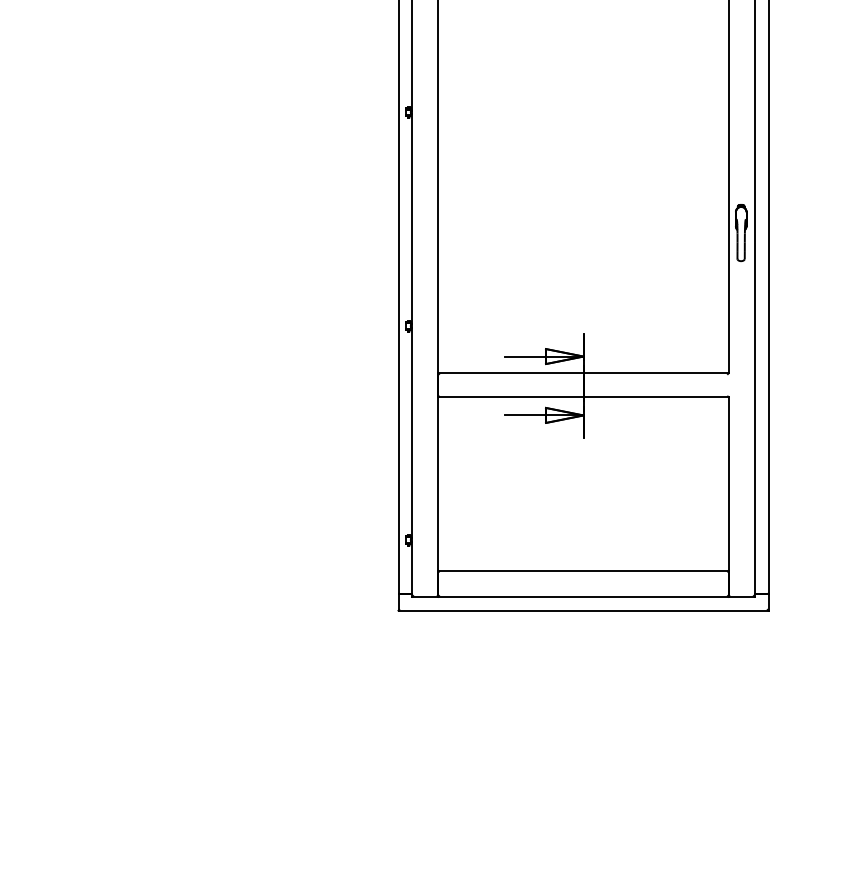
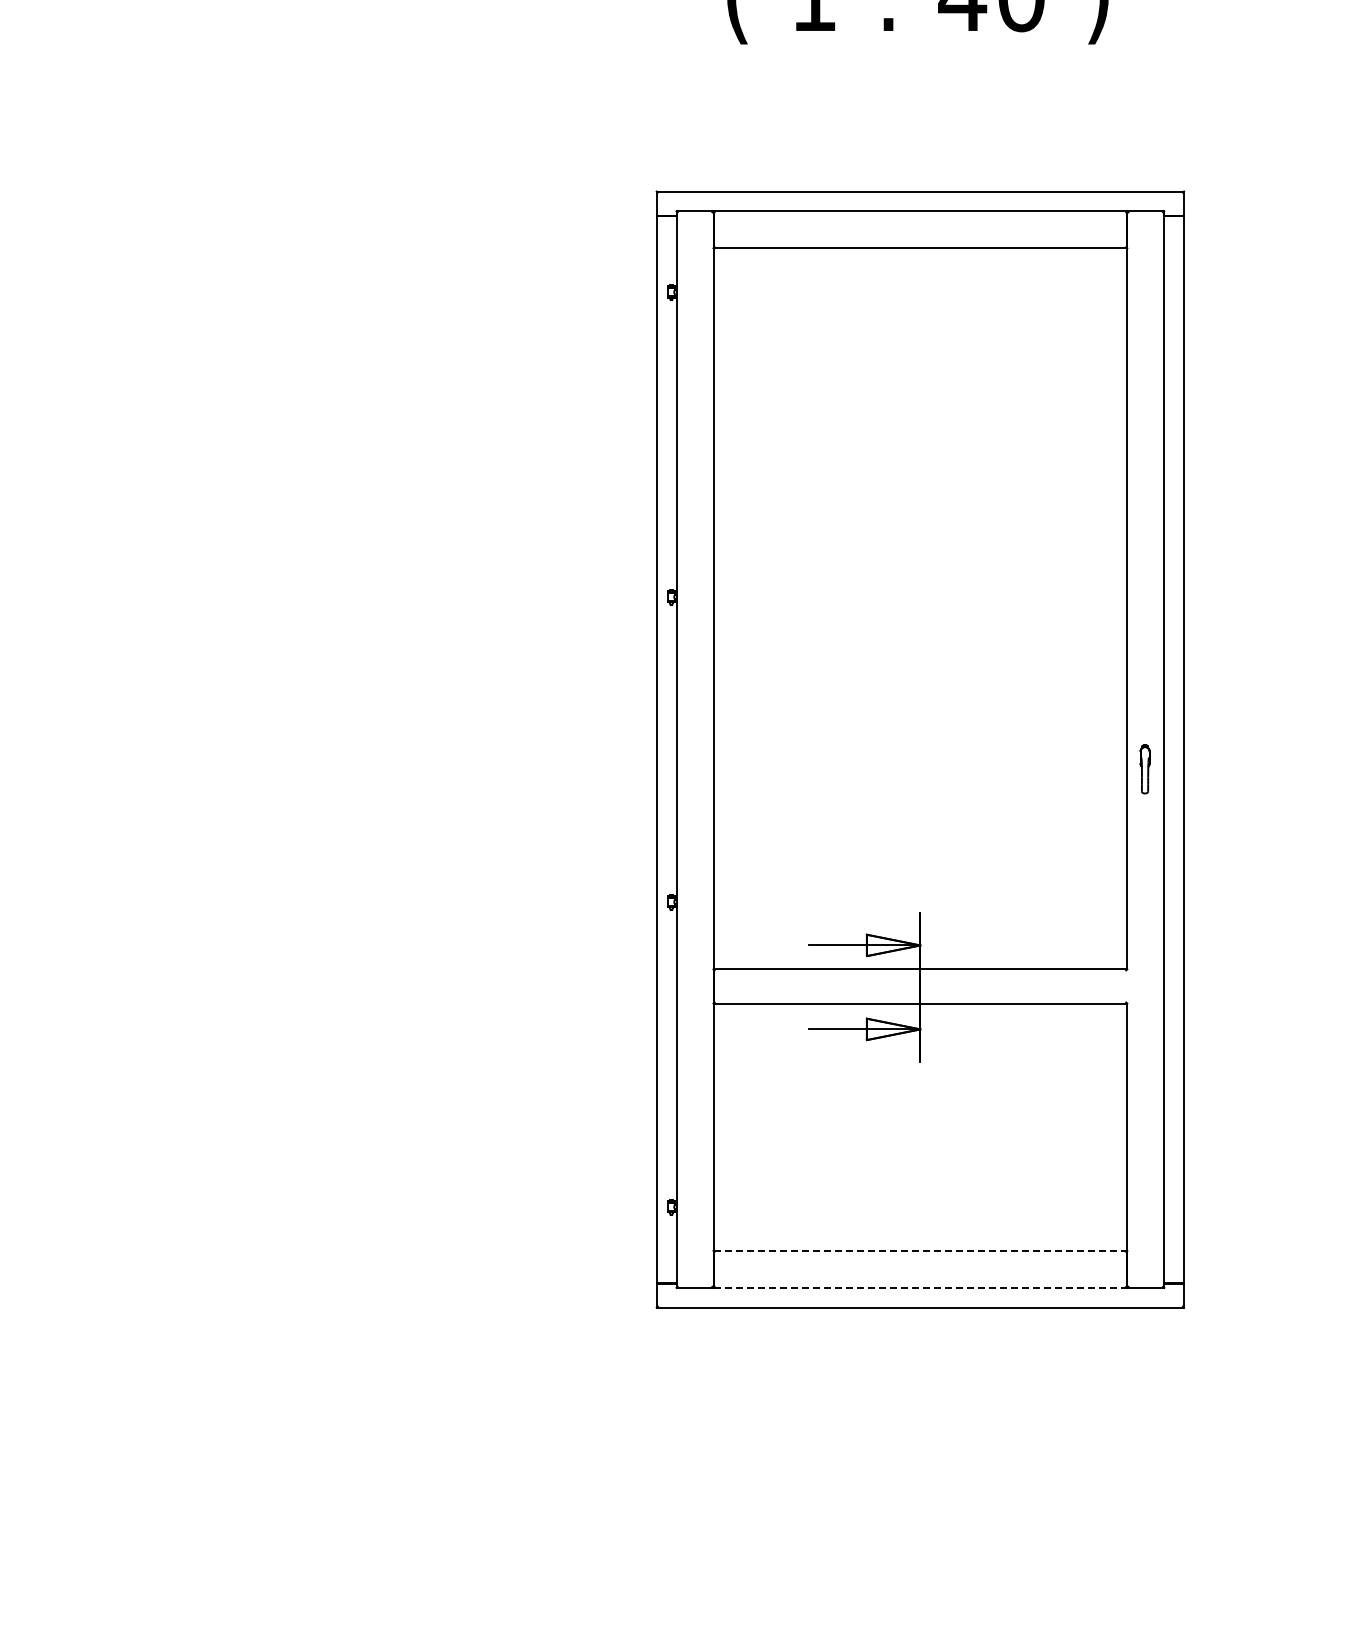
part: (740, 233) -> (1144, 769), size x0.6
line: (583, 570) -> (920, 1250), solid -> dashed
line: (583, 596) -> (920, 1287), solid -> dashed

